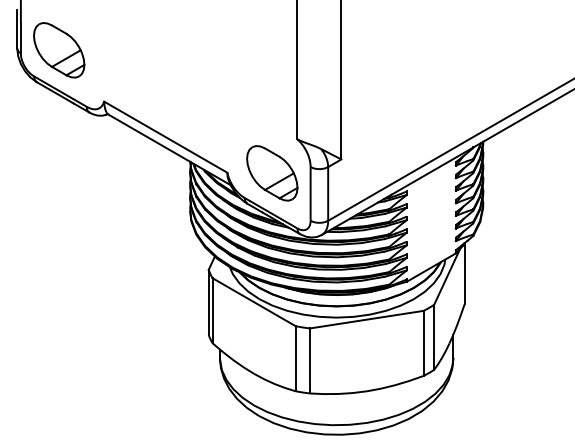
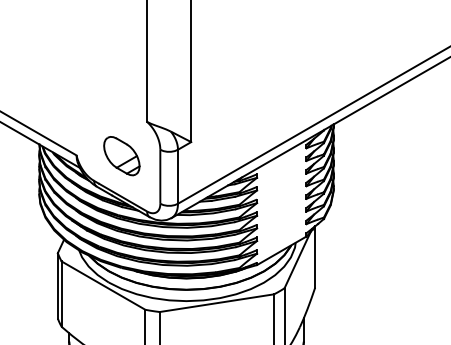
part: (272, 173) -> (122, 156), size x0.7

